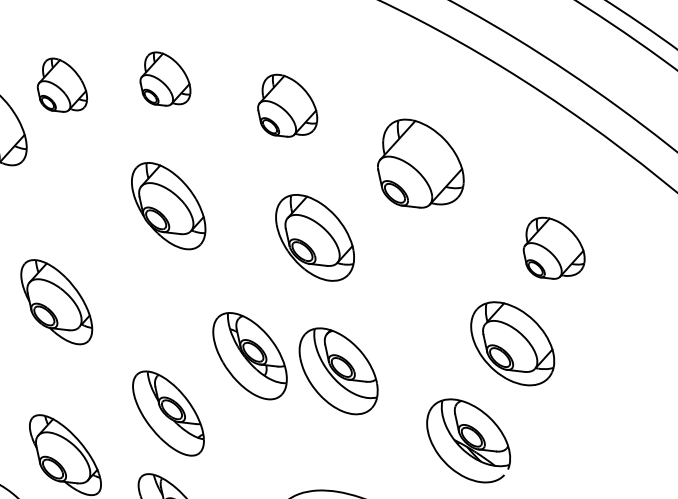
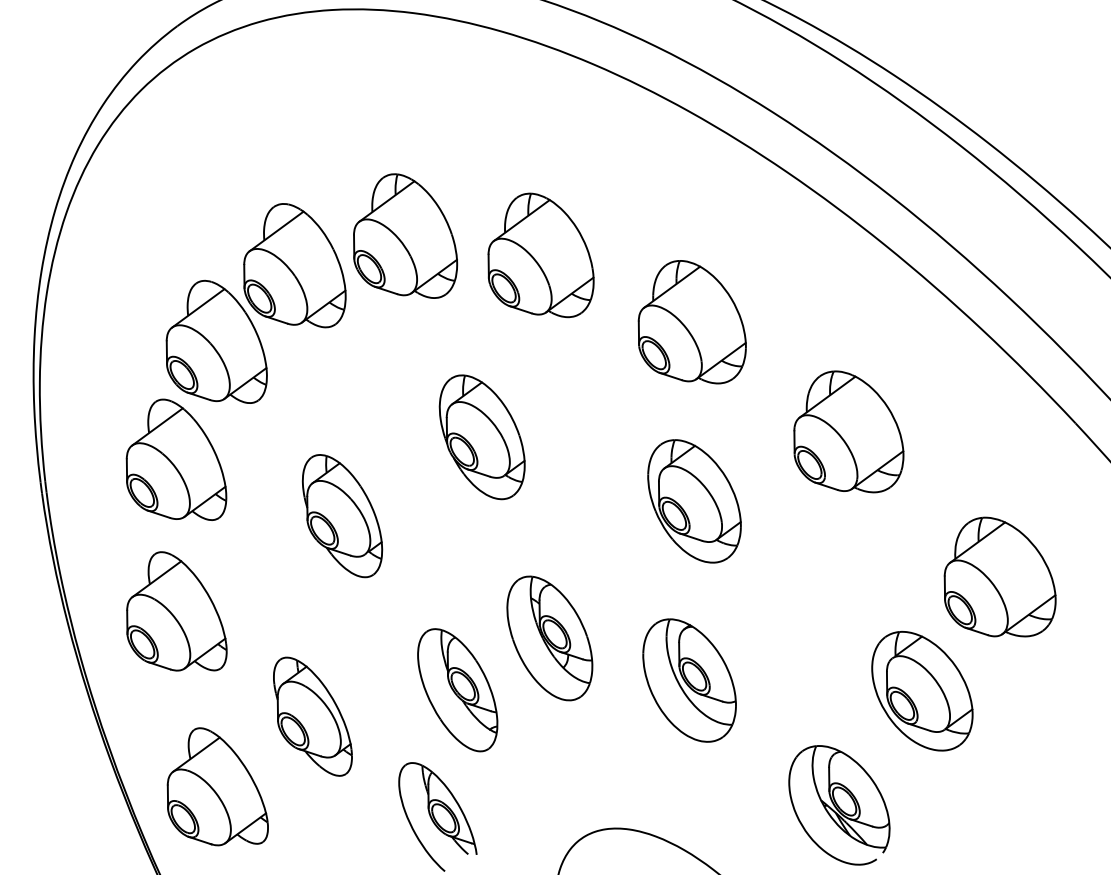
part: (163, 79) -> (540, 255), size x1.67
part: (60, 84) -> (405, 235), size x1.67
part: (285, 105) -> (691, 322), size x1.43
part: (168, 206) -> (481, 437), moved
part: (552, 247) -> (999, 576), size x1.43
part: (249, 356) -> (549, 638), moved

